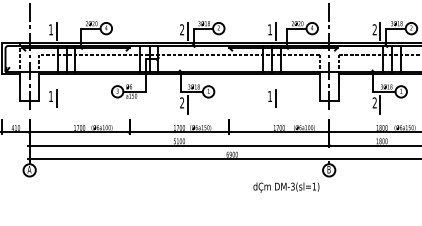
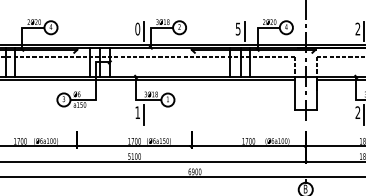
text: (182, 29) -> (138, 28), 2 -> 0
text: (270, 29) -> (238, 28), 1 -> 5
part: (272, 98) -> (240, 107), removed
text: (181, 102) -> (136, 112), 2 -> 1

